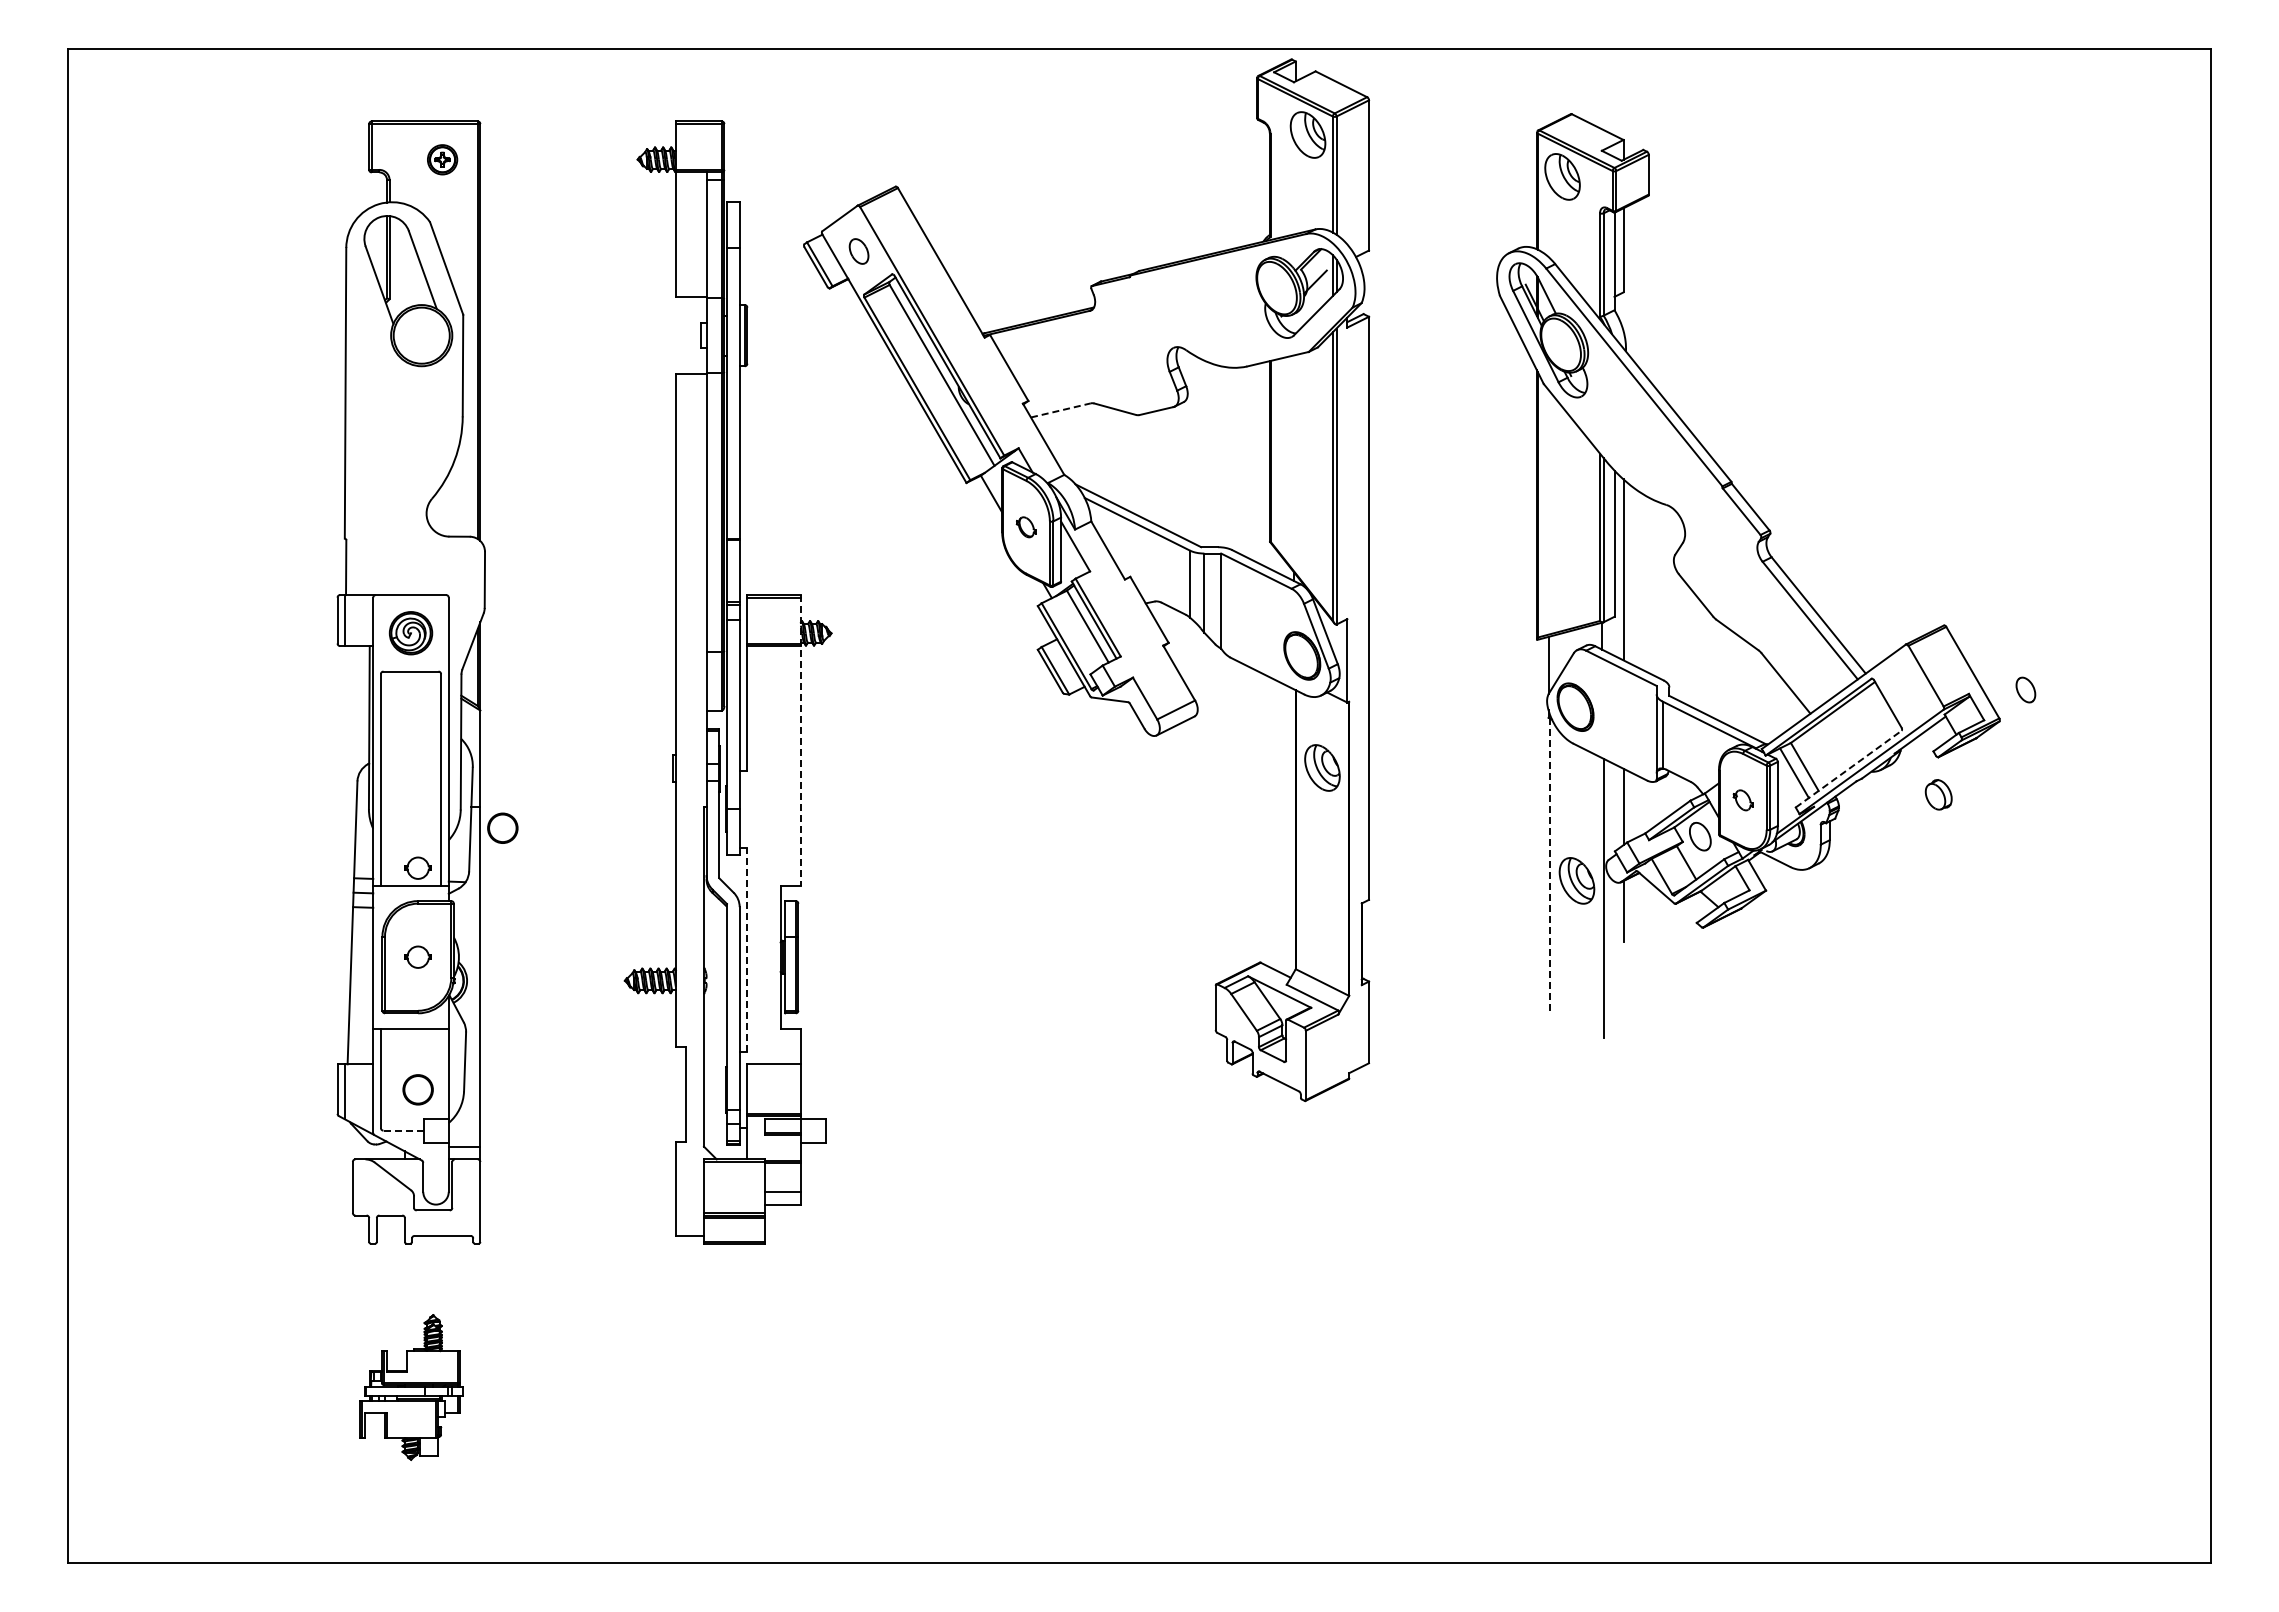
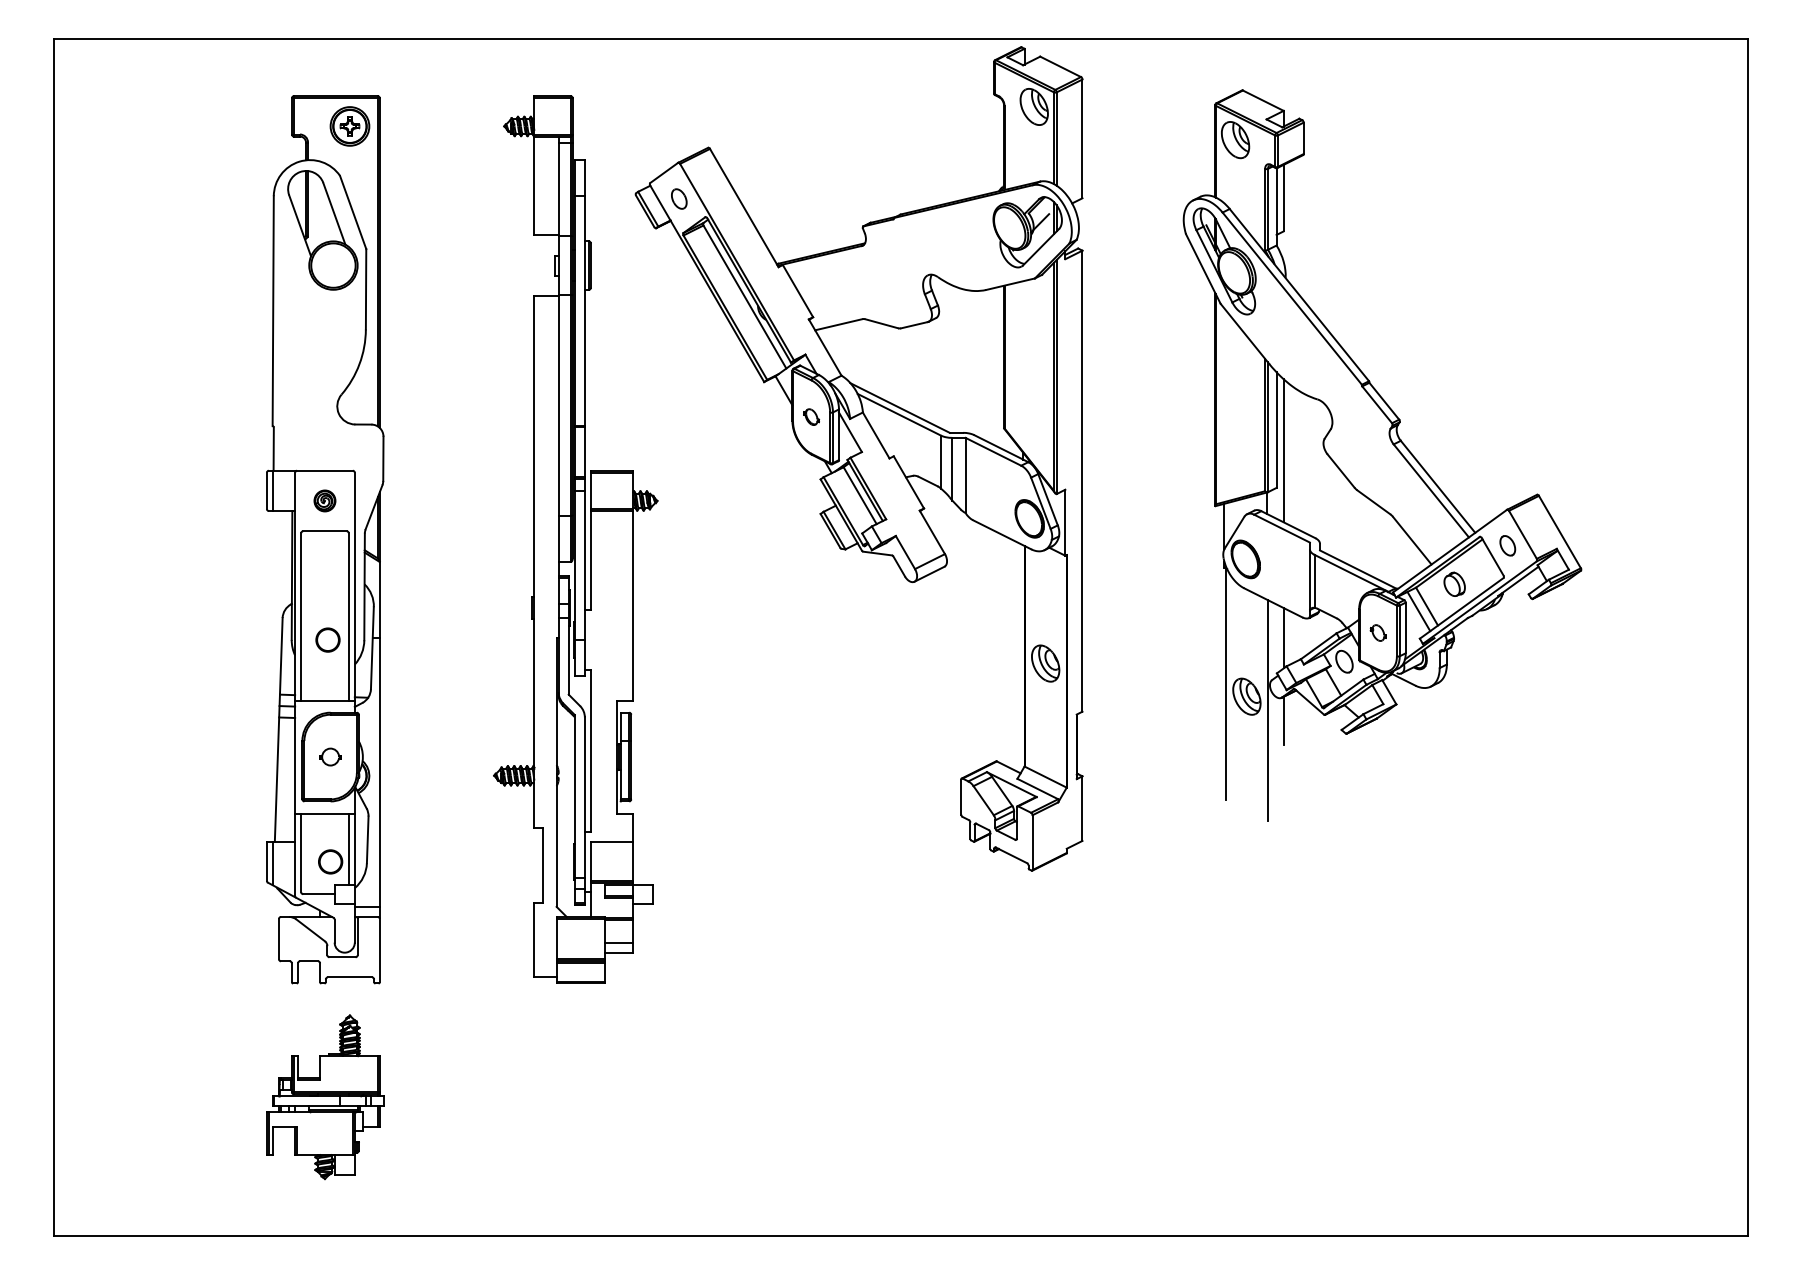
part: (442, 159) -> (349, 126), size x1.67
line: (1060, 410) -> (838, 324), dashed -> solid
part: (410, 633) -> (324, 501), size x0.62
part: (2025, 689) -> (1507, 545), moved
line: (800, 740) -> (632, 585), dashed -> solid
part: (1322, 767) -> (1045, 663), moved
line: (1849, 768) -> (1462, 607), dashed -> solid
part: (1938, 794) -> (1454, 584), moved
circle: (502, 827) -> (327, 639), moved
line: (1550, 864) -> (1225, 683), dashed -> solid
part: (417, 867) -> (330, 686), removed
line: (747, 949) -> (591, 750), dashed -> solid
line: (441, 1073) -> (349, 849), added
line: (403, 1130) -> (319, 894), dashed -> solid
part: (411, 1387) -> (325, 1097), size x1.43

